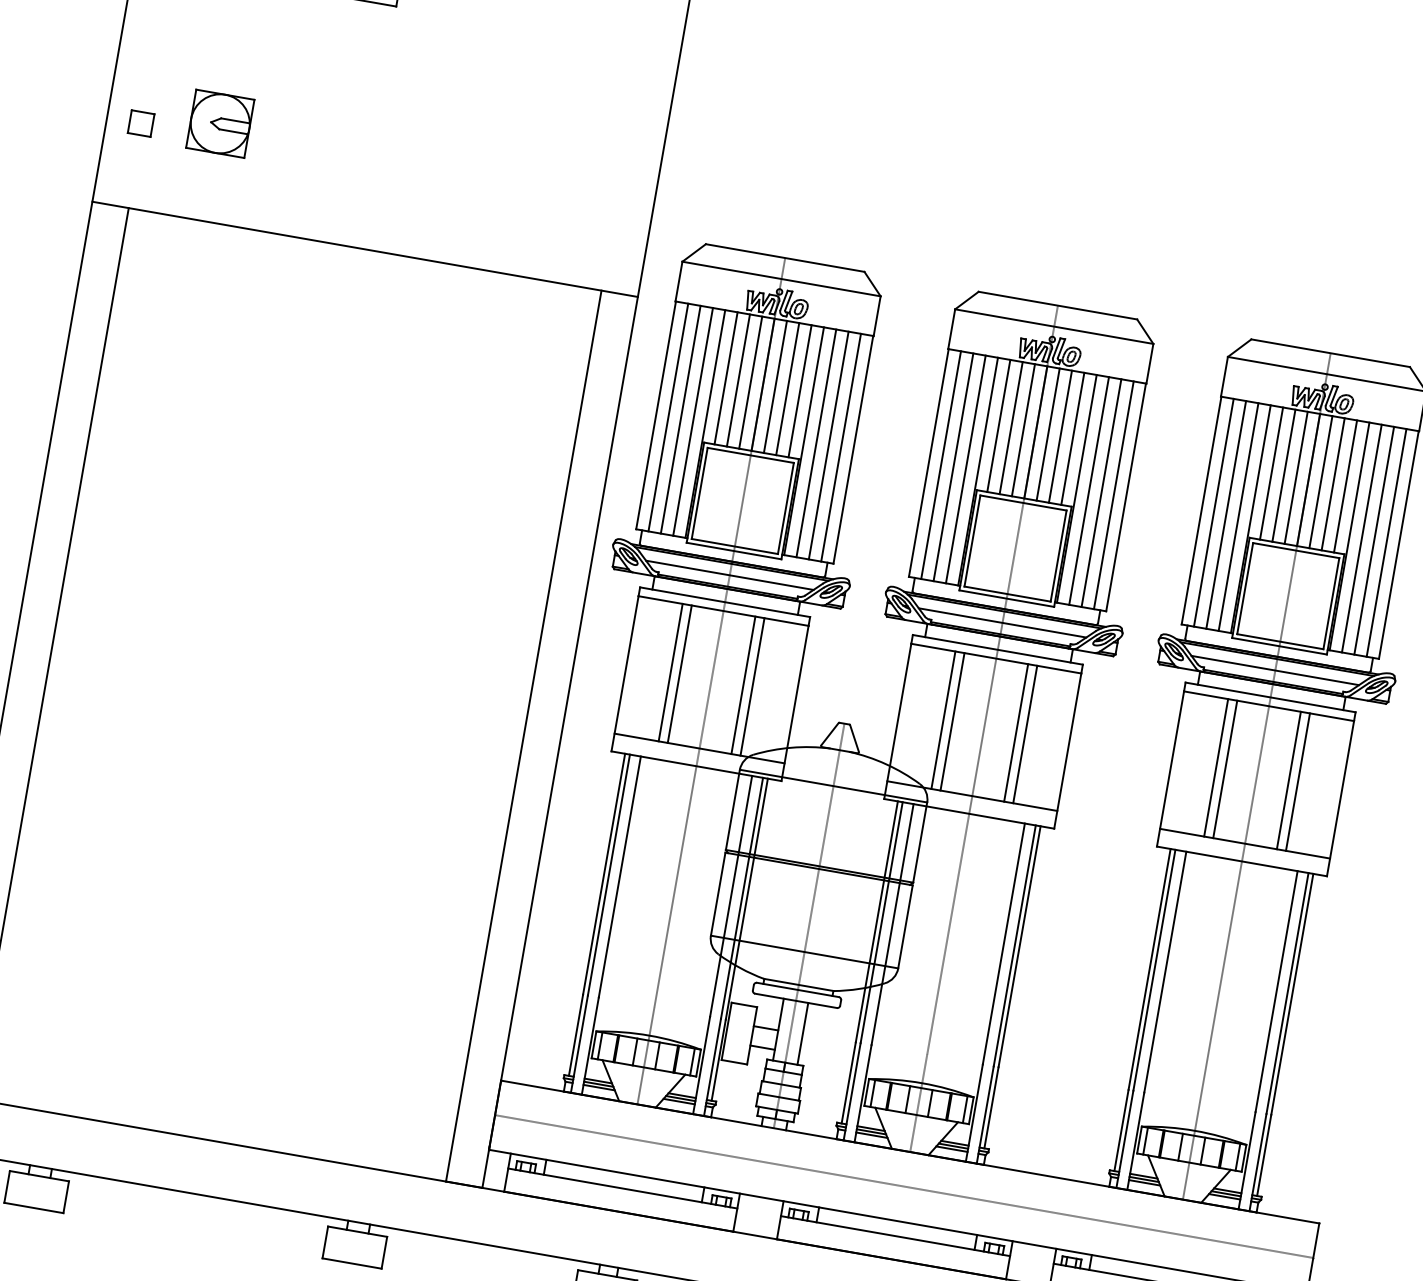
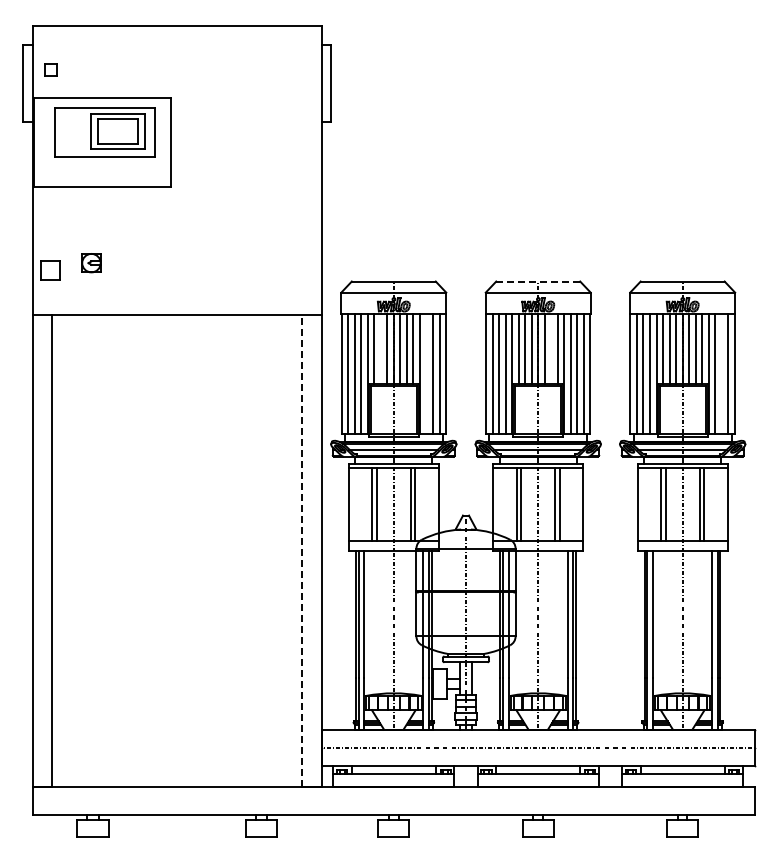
part: (140, 122) -> (50, 269), size x1.6
part: (220, 122) -> (91, 262), size x0.6
line: (1058, 305) -> (538, 281), solid -> dashed
line: (737, 380) -> (380, 348), removed
line: (1060, 436) -> (551, 348), removed
line: (816, 442) -> (426, 373), removed
line: (1373, 539) -> (721, 373), removed
line: (524, 735) -> (302, 550), solid -> dashed

